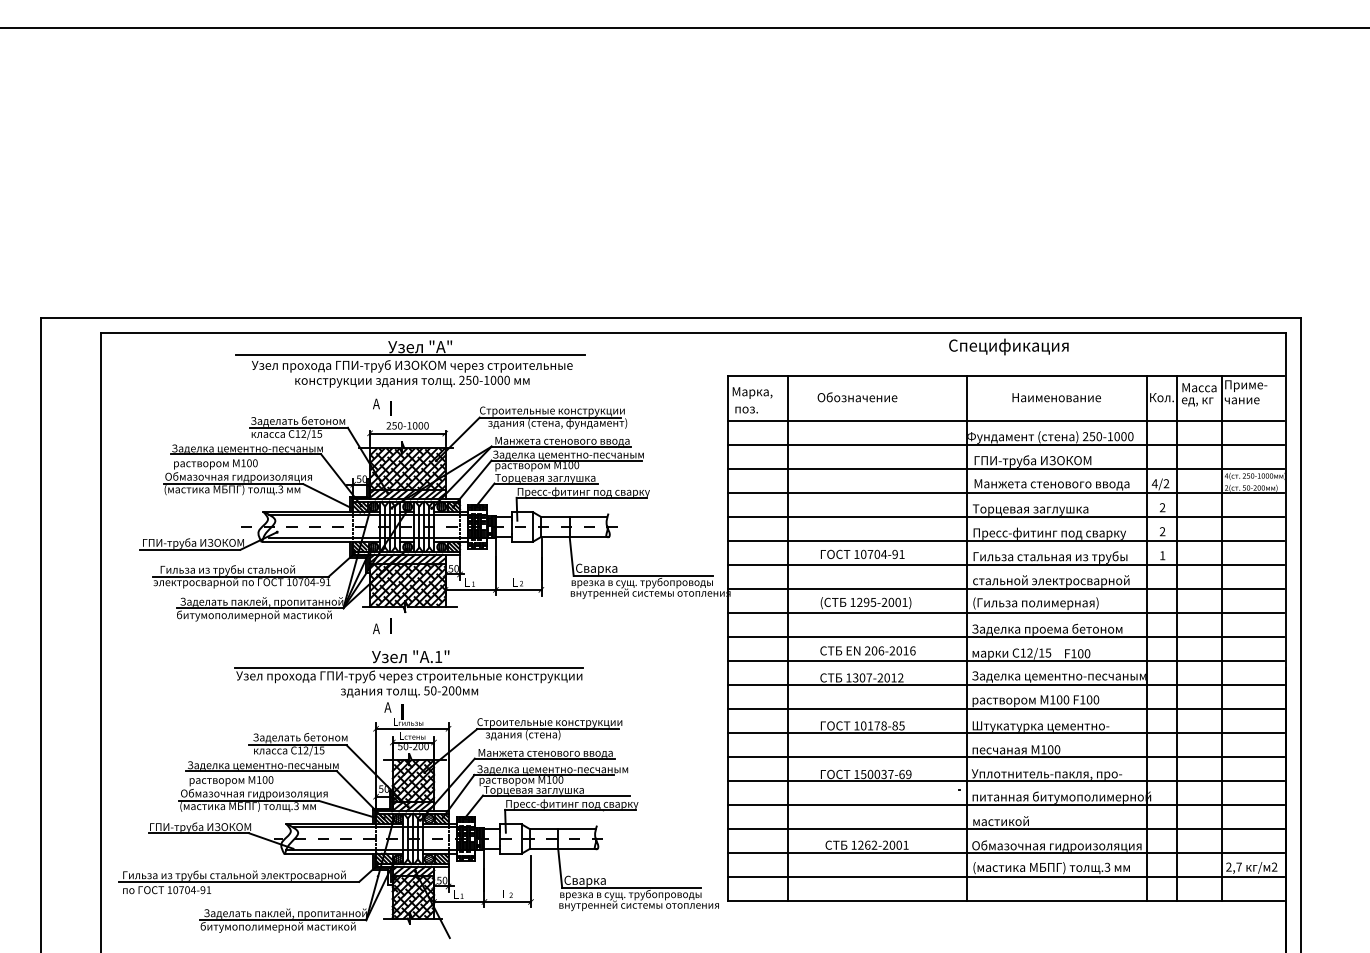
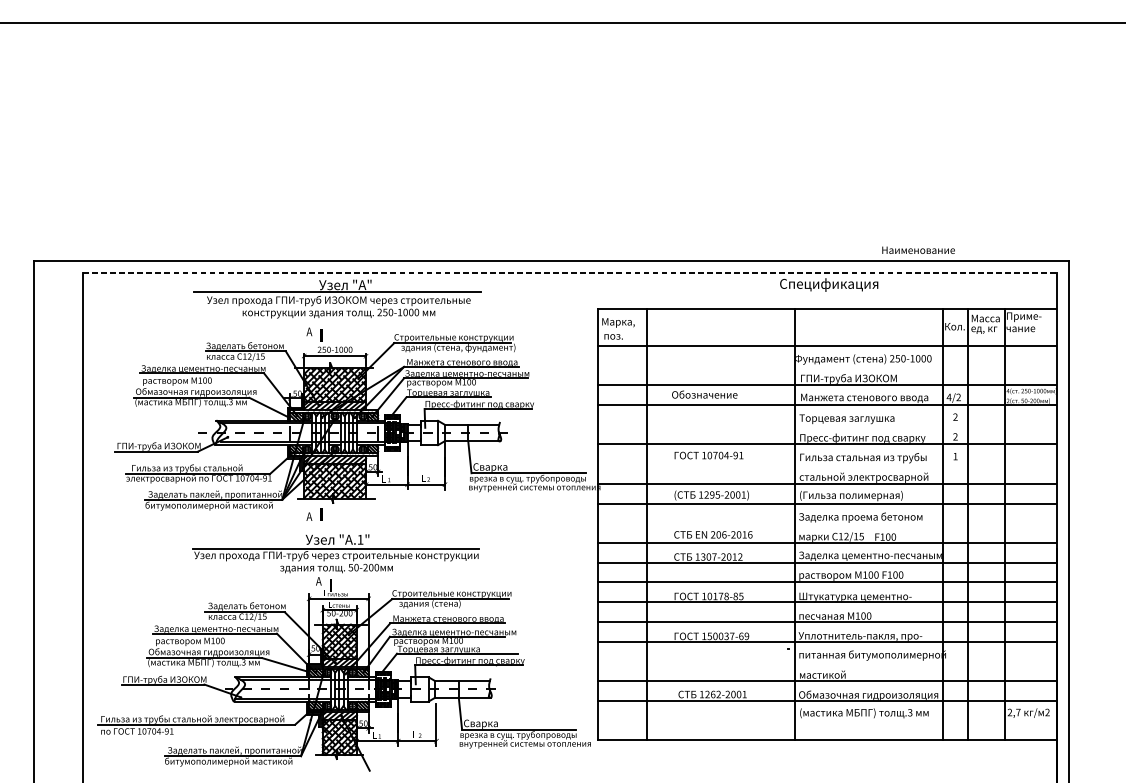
line: (693, 332) -> (569, 273), solid -> dashed
text: (857, 397) -> (704, 394), moved
text: (1056, 397) -> (918, 250), moved
line: (1005, 444) -> (826, 365), removed
line: (1005, 516) -> (826, 424), removed
line: (1005, 564) -> (826, 463), removed
line: (1005, 636) -> (826, 522), removed
line: (1005, 804) -> (826, 661), removed
line: (1005, 876) -> (826, 720), removed

